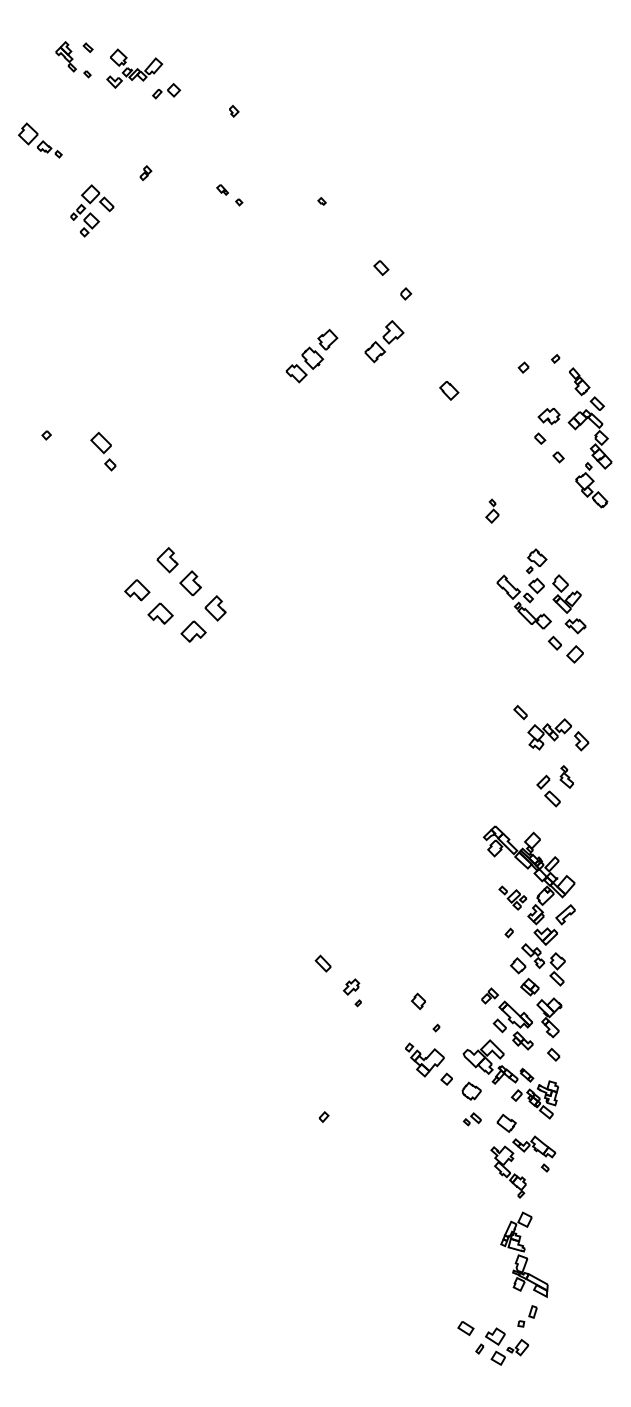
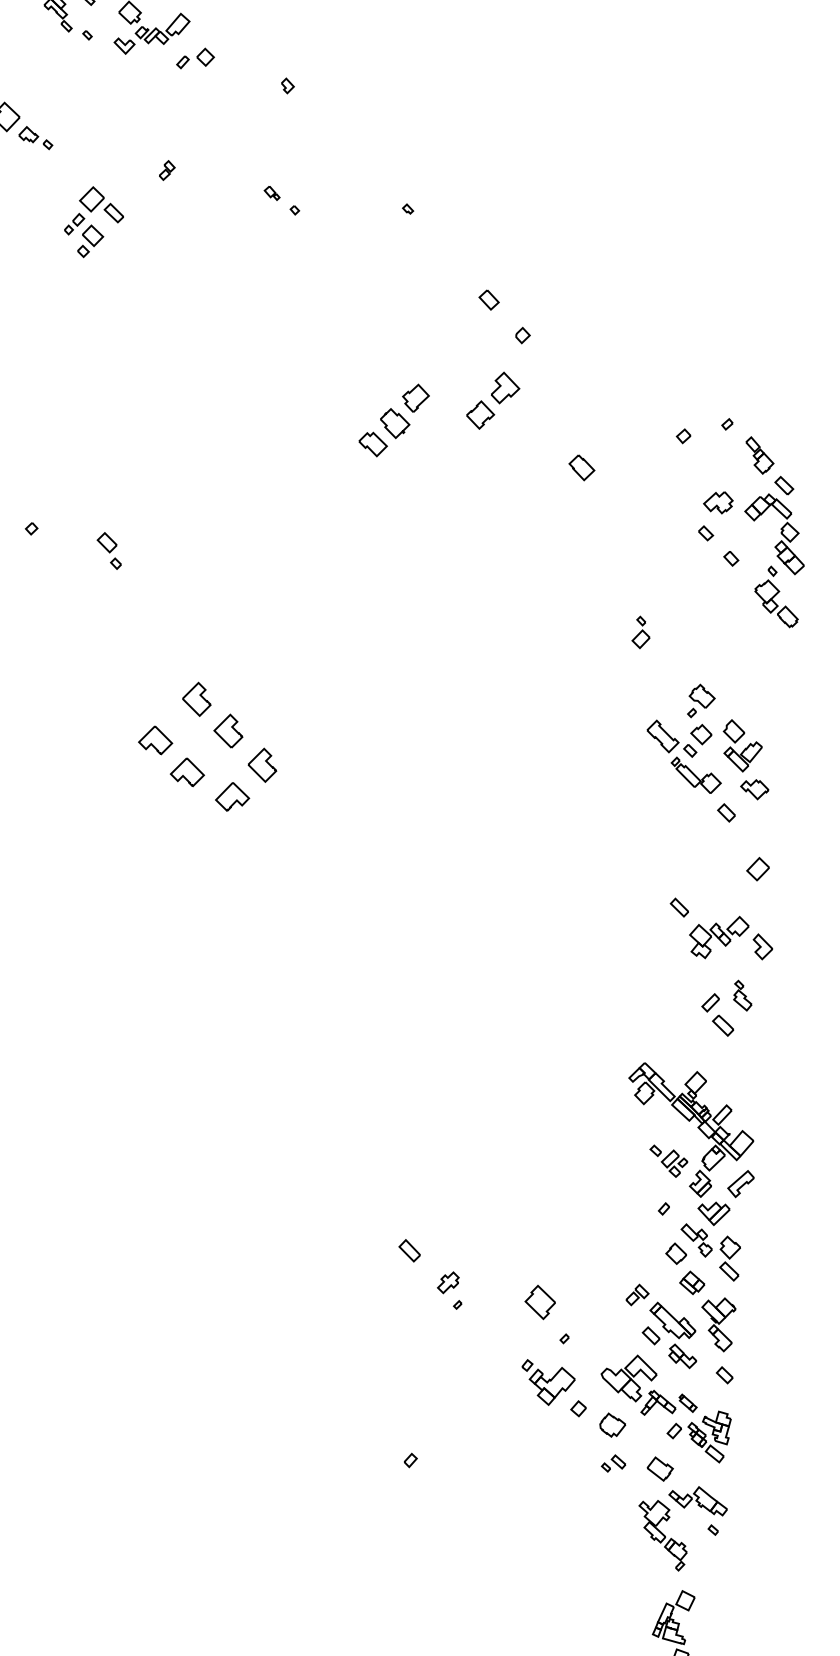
part: (103, 451) -> (109, 550), size x0.7
part: (574, 654) -> (757, 869), moved
part: (418, 1001) -> (539, 1302), size x1.6

